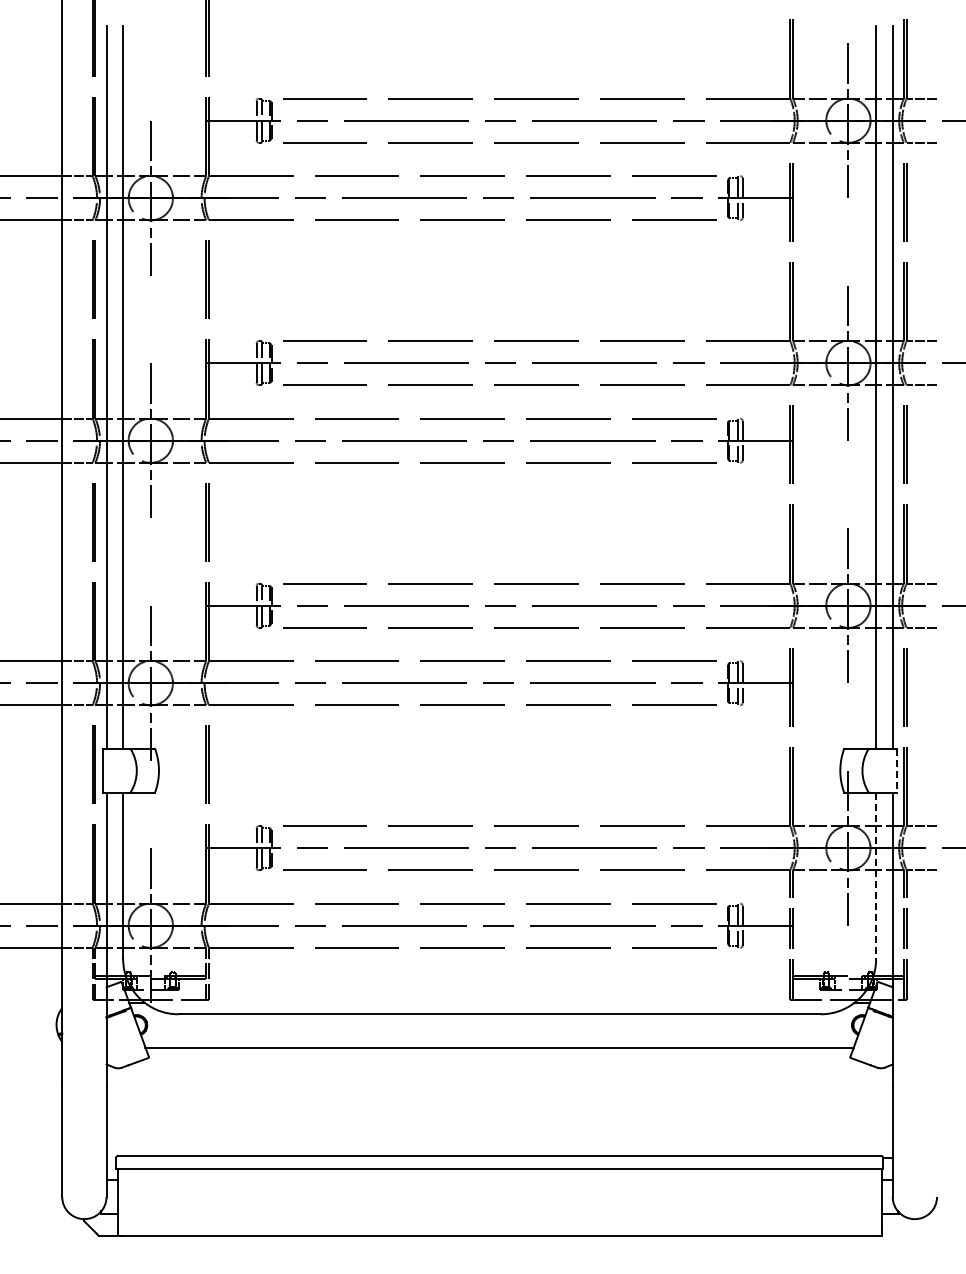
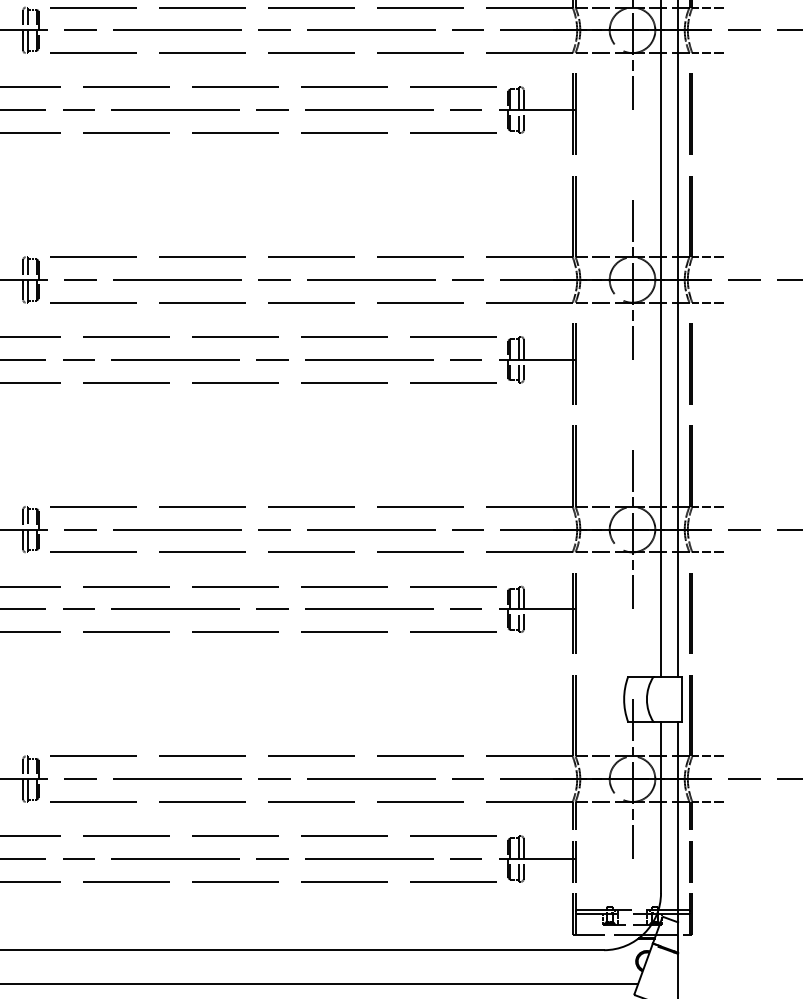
line: (896, 771) -> (681, 700), dashed -> solid
line: (876, 876) -> (661, 808), dashed -> solid

